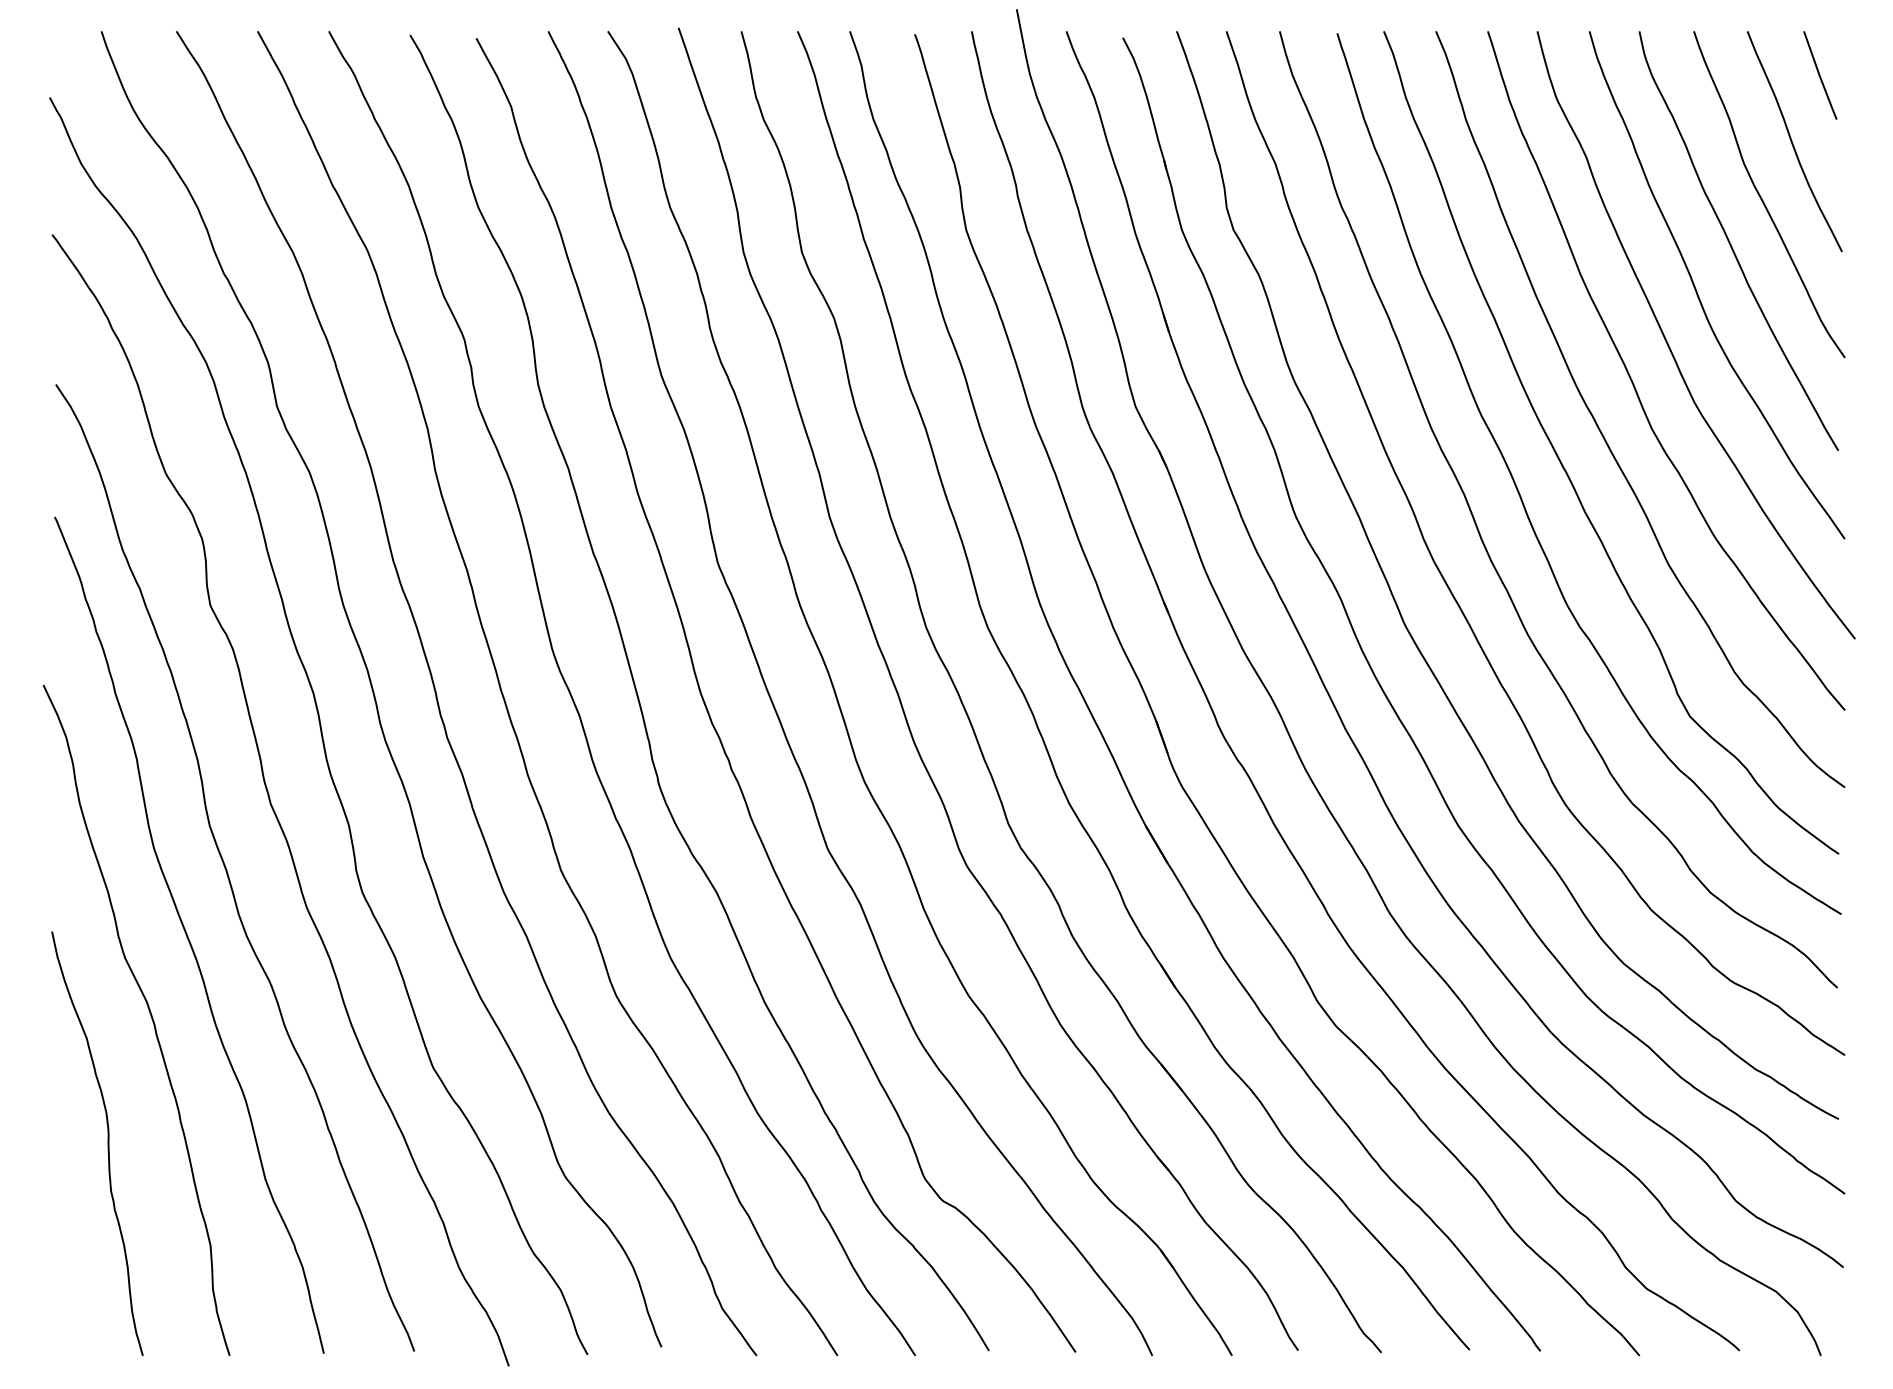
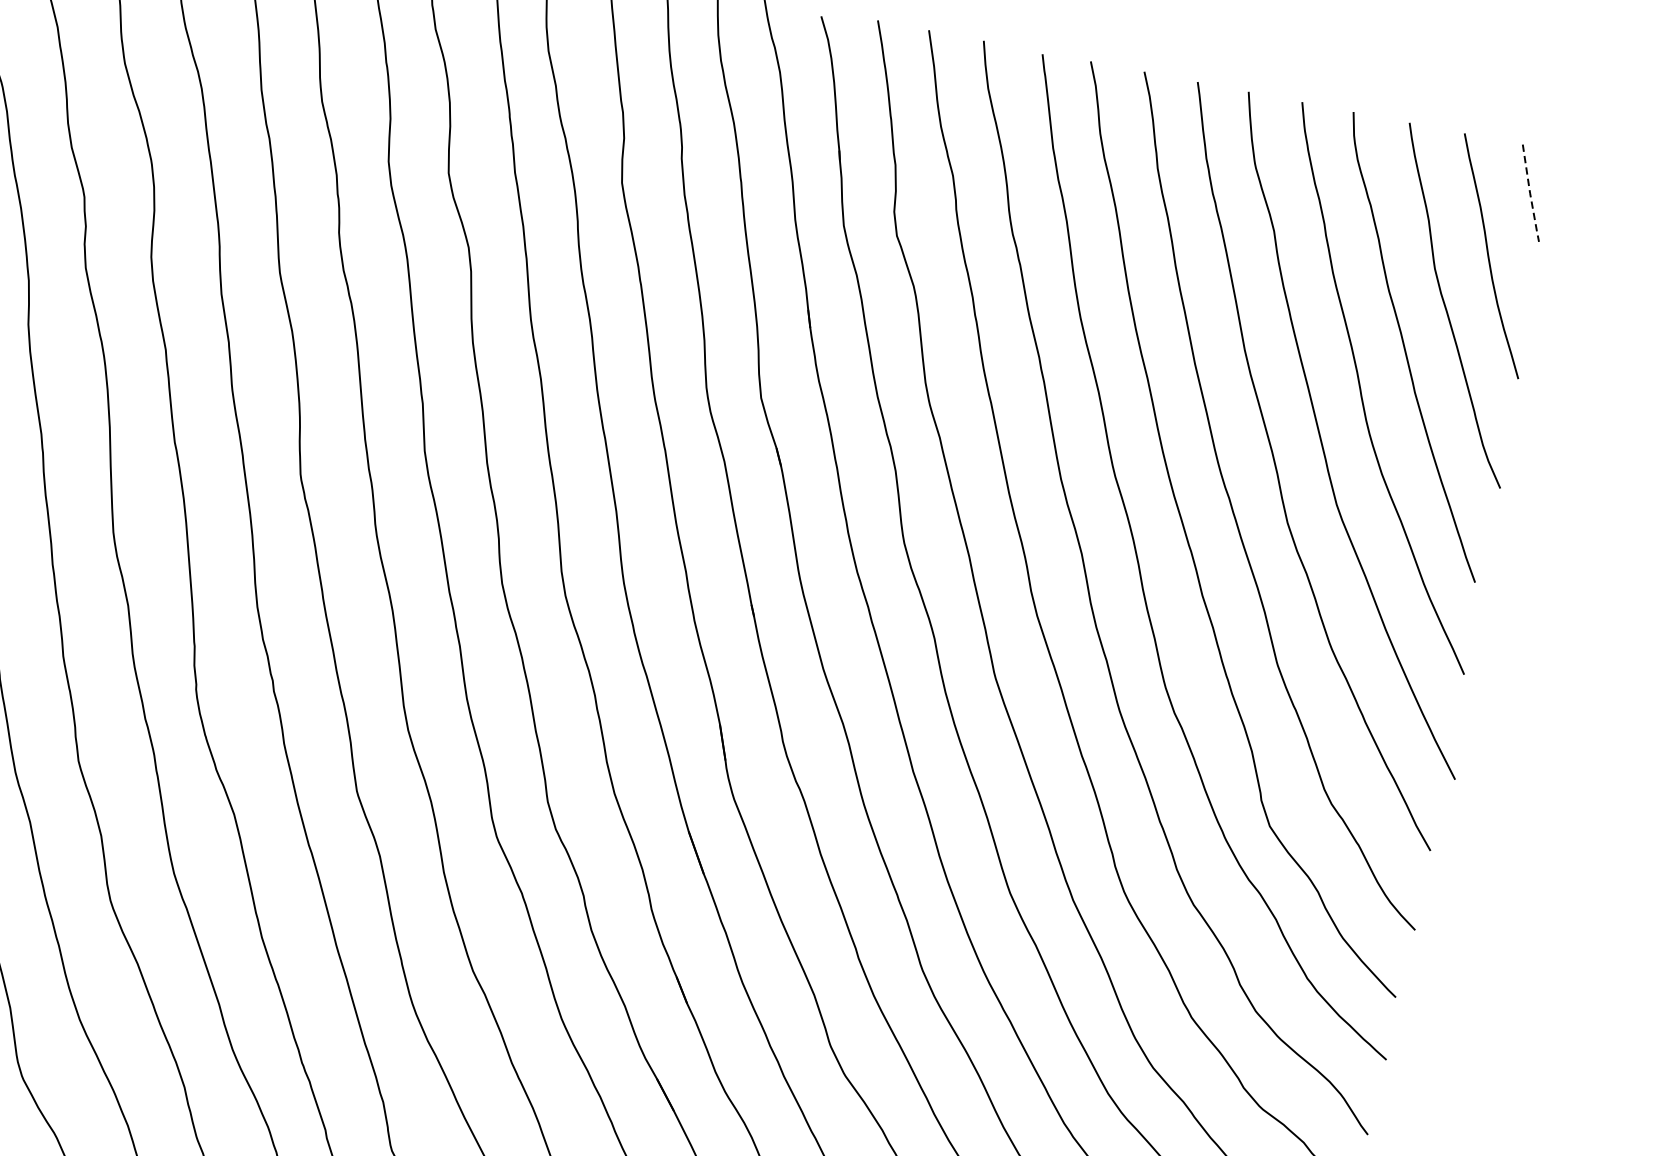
line: (1819, 76) -> (1529, 194), solid -> dashed

